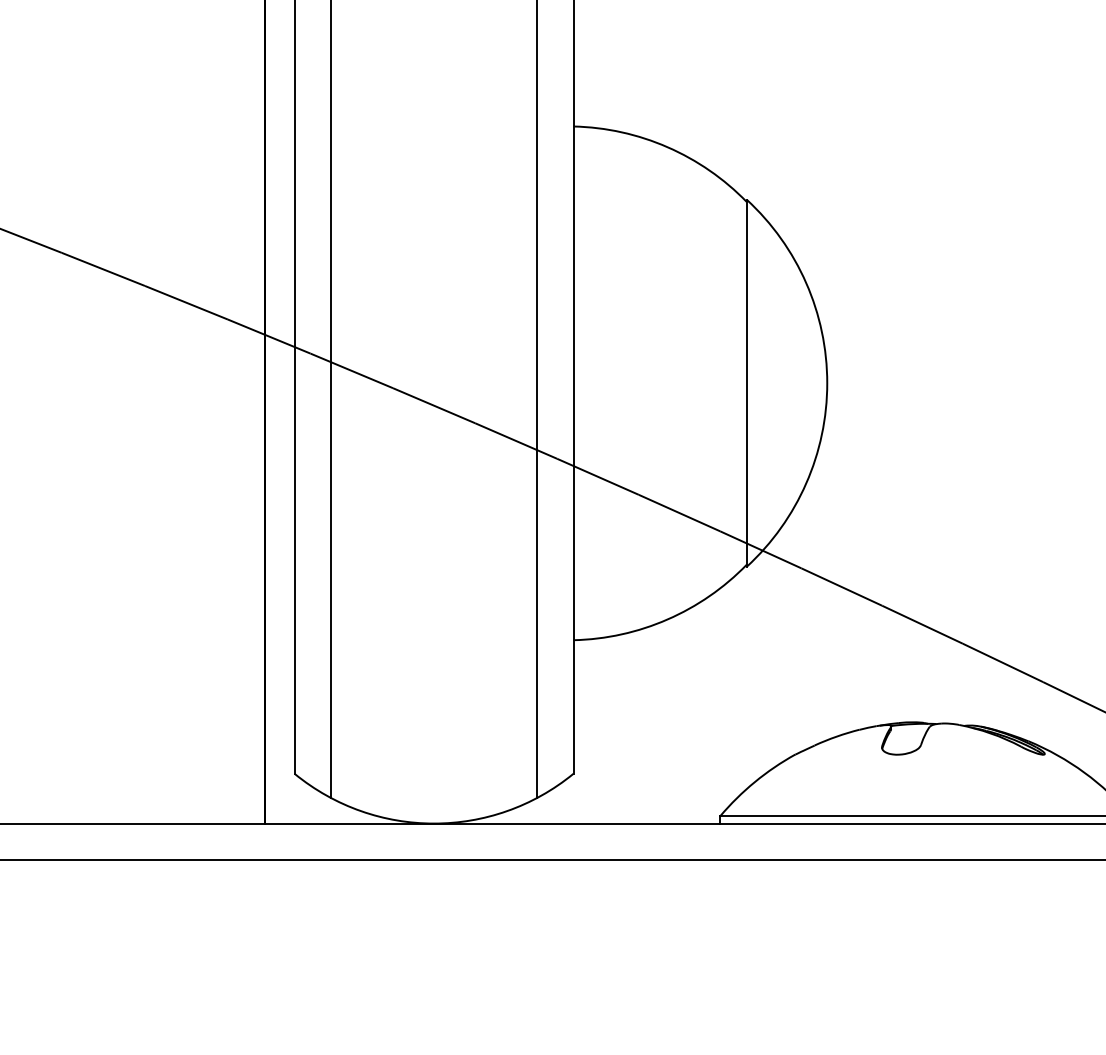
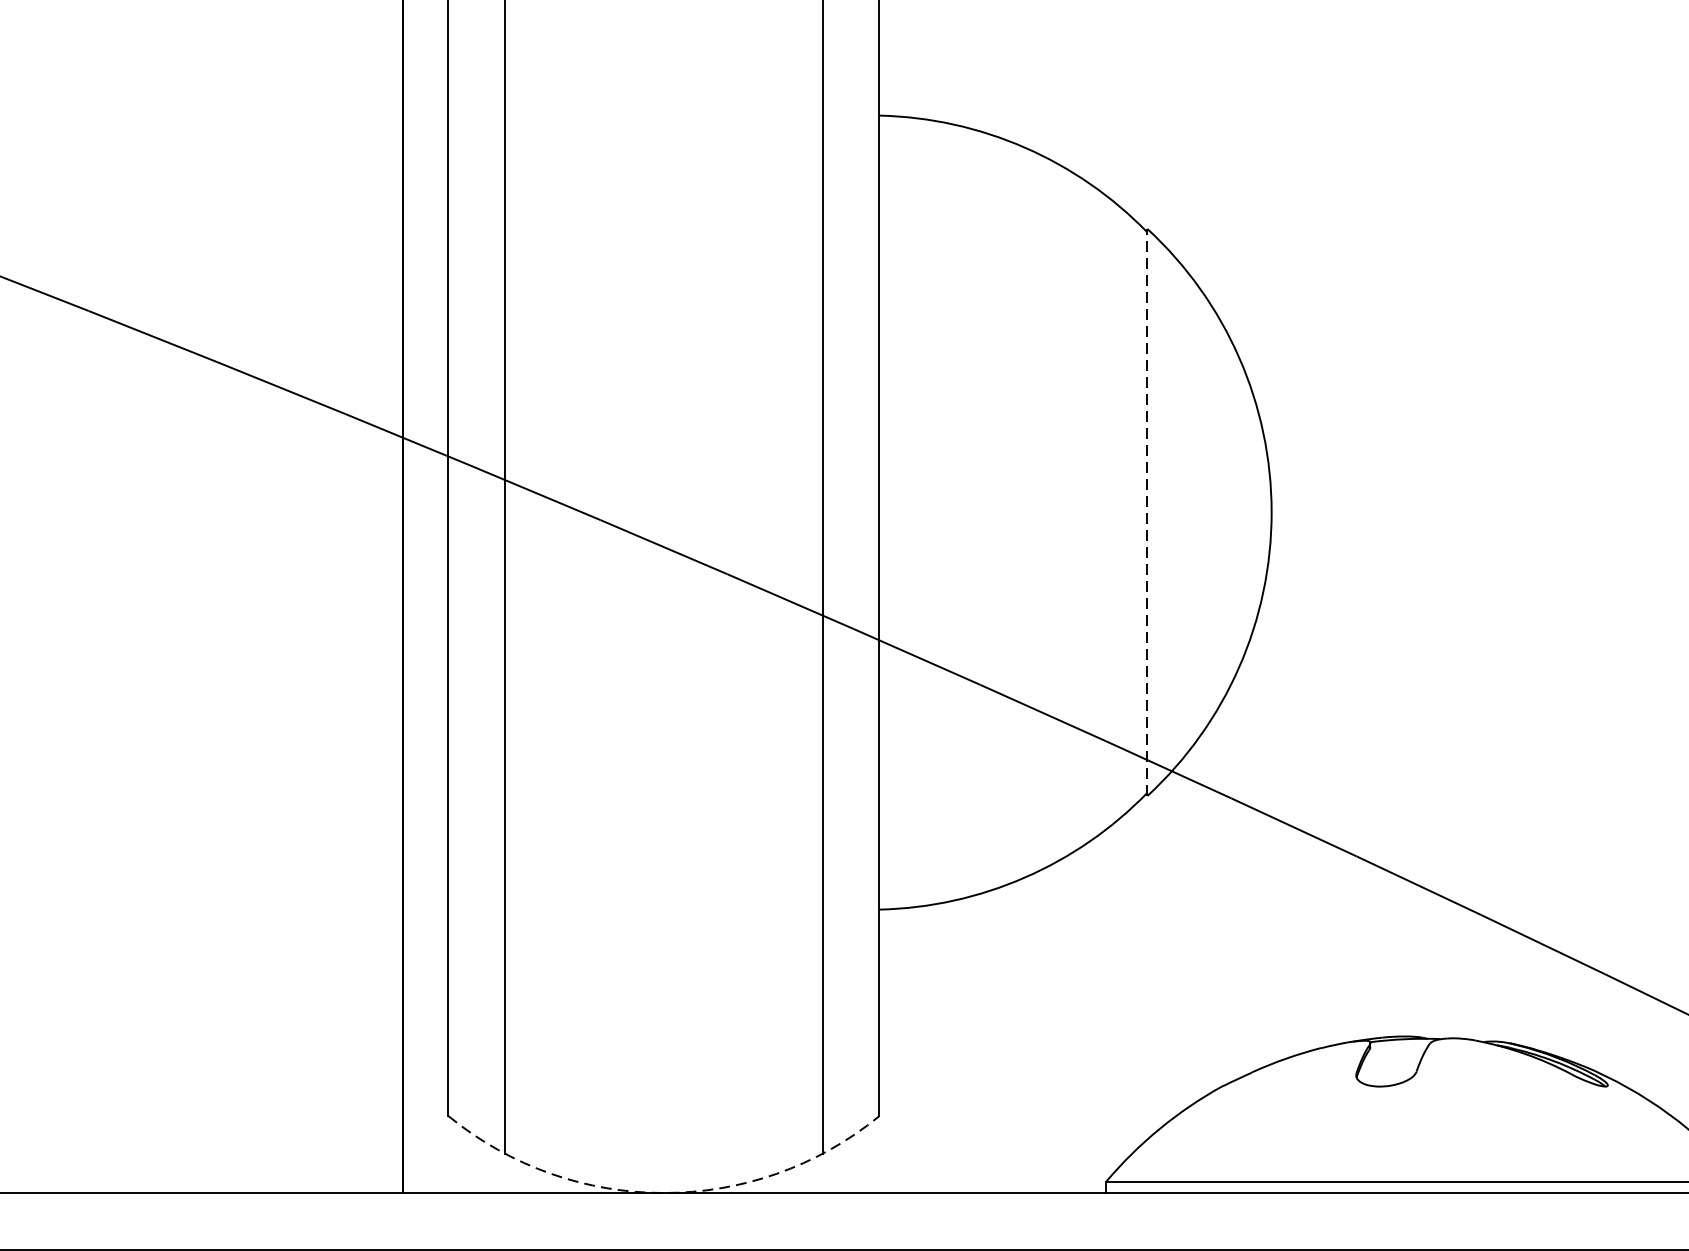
line: (746, 382) -> (1146, 511), solid -> dashed
arc: (434, 823) -> (664, 1192), solid -> dashed

